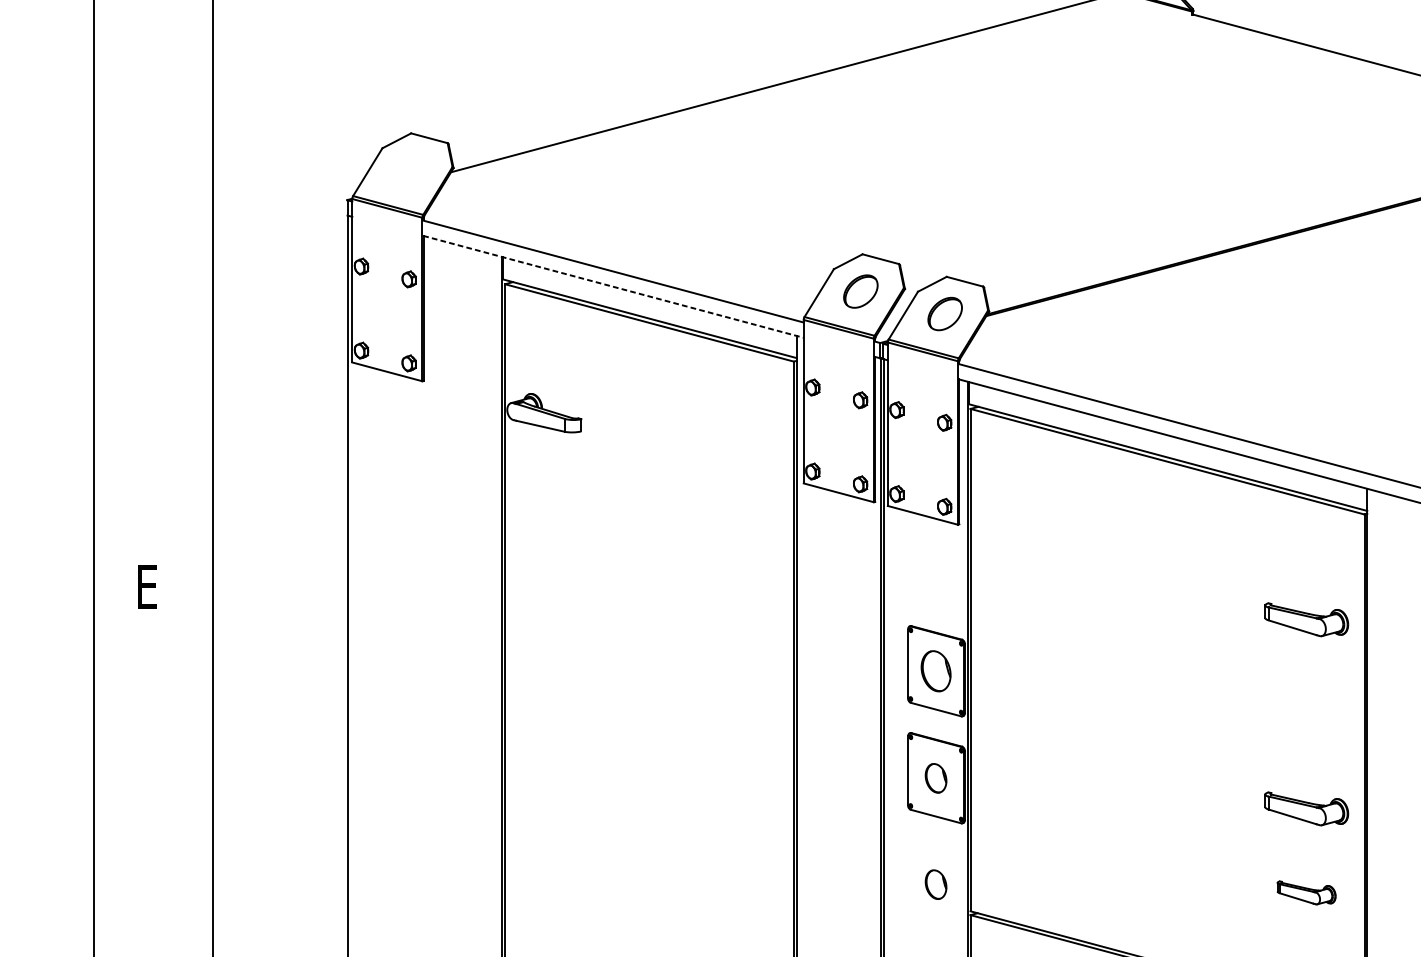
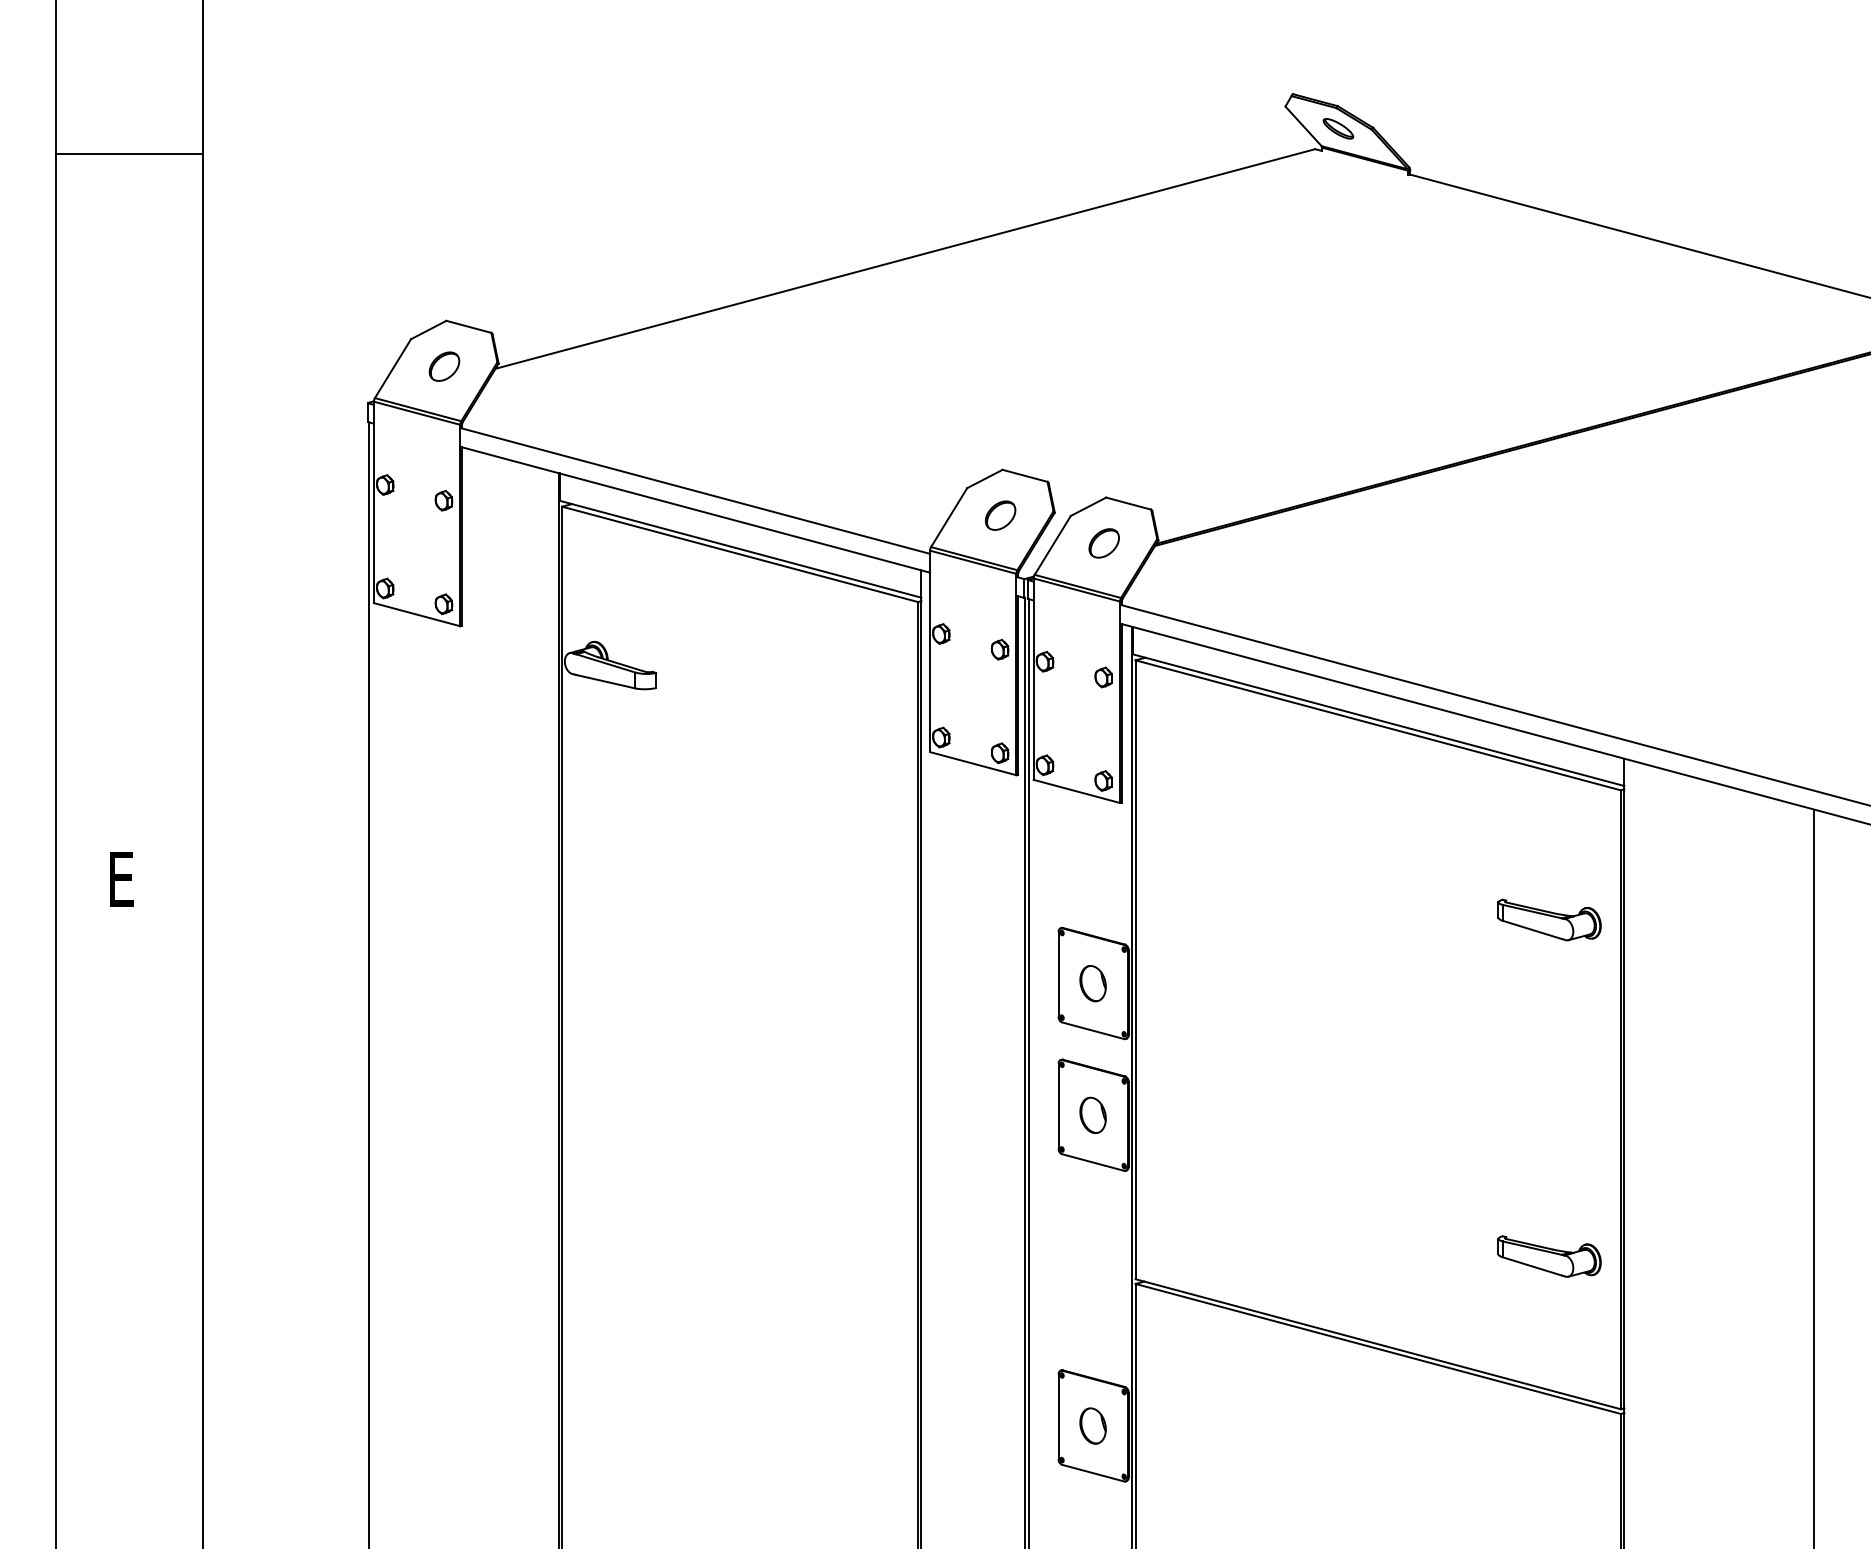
part: (409, 170) -> (444, 366), added
line: (613, 286) -> (695, 509), dashed -> solid
part: (860, 291) -> (1000, 515), size x0.71
part: (944, 314) -> (1103, 543), size x0.71
part: (935, 671) -> (1092, 983), size x0.71
part: (1306, 808) -> (1549, 1152), removed
part: (935, 884) -> (1092, 1246), removed
part: (1306, 892) -> (1549, 1256), size x1.43

